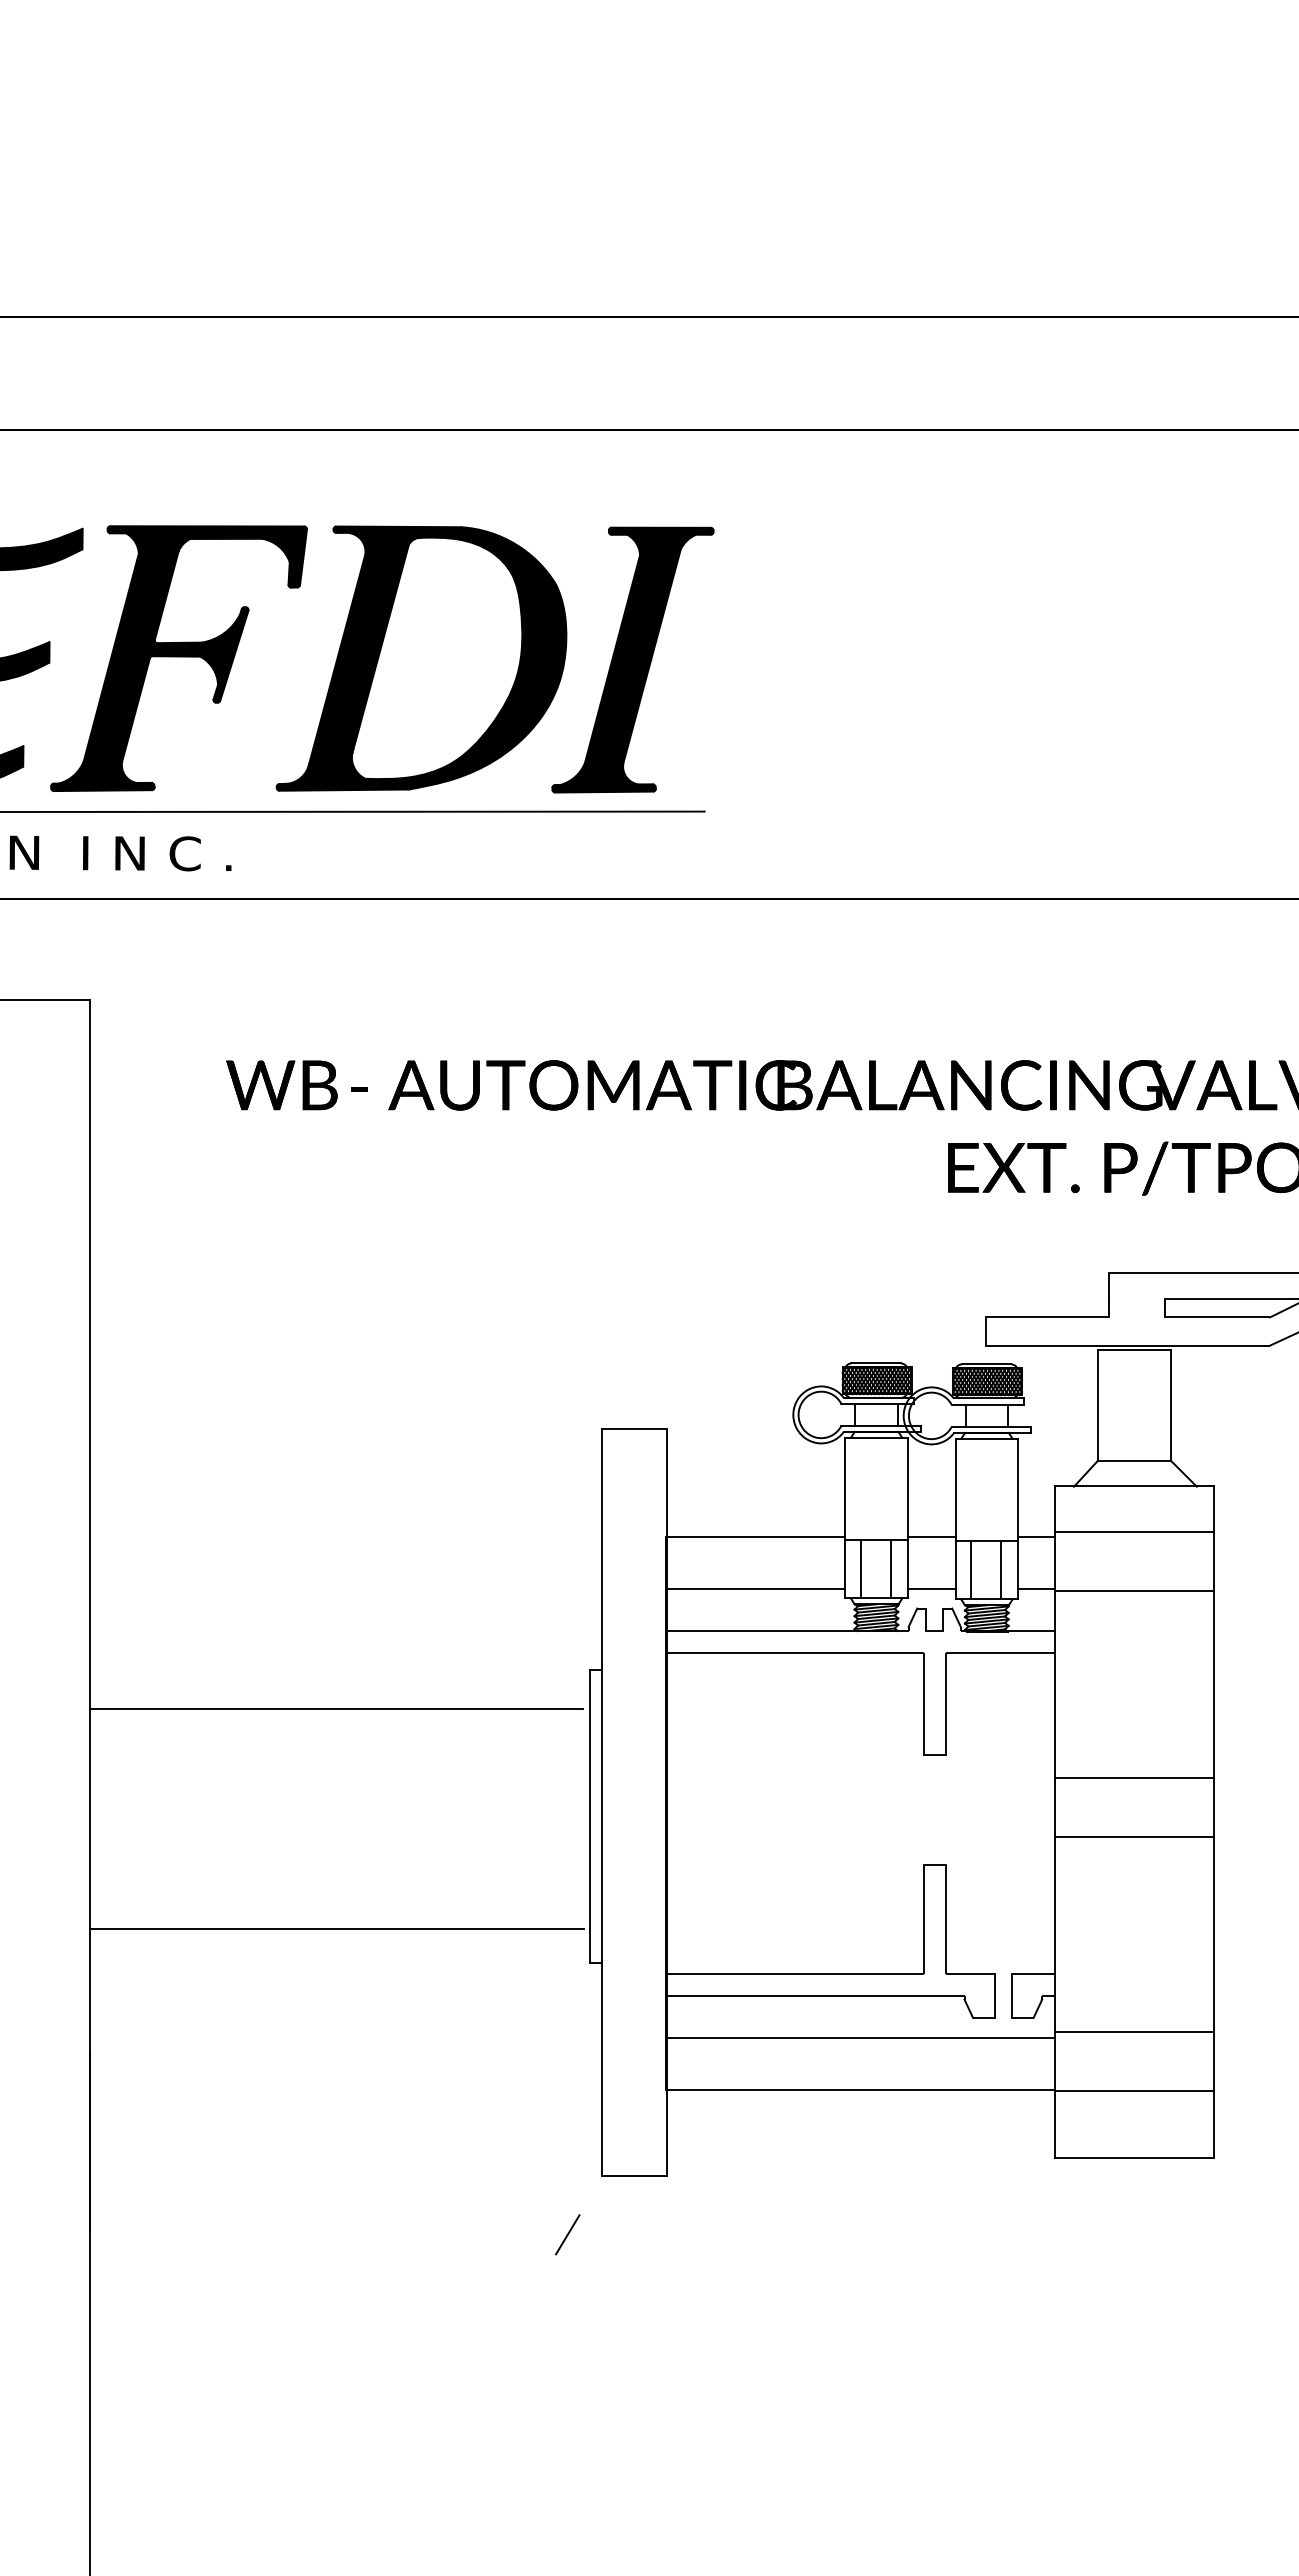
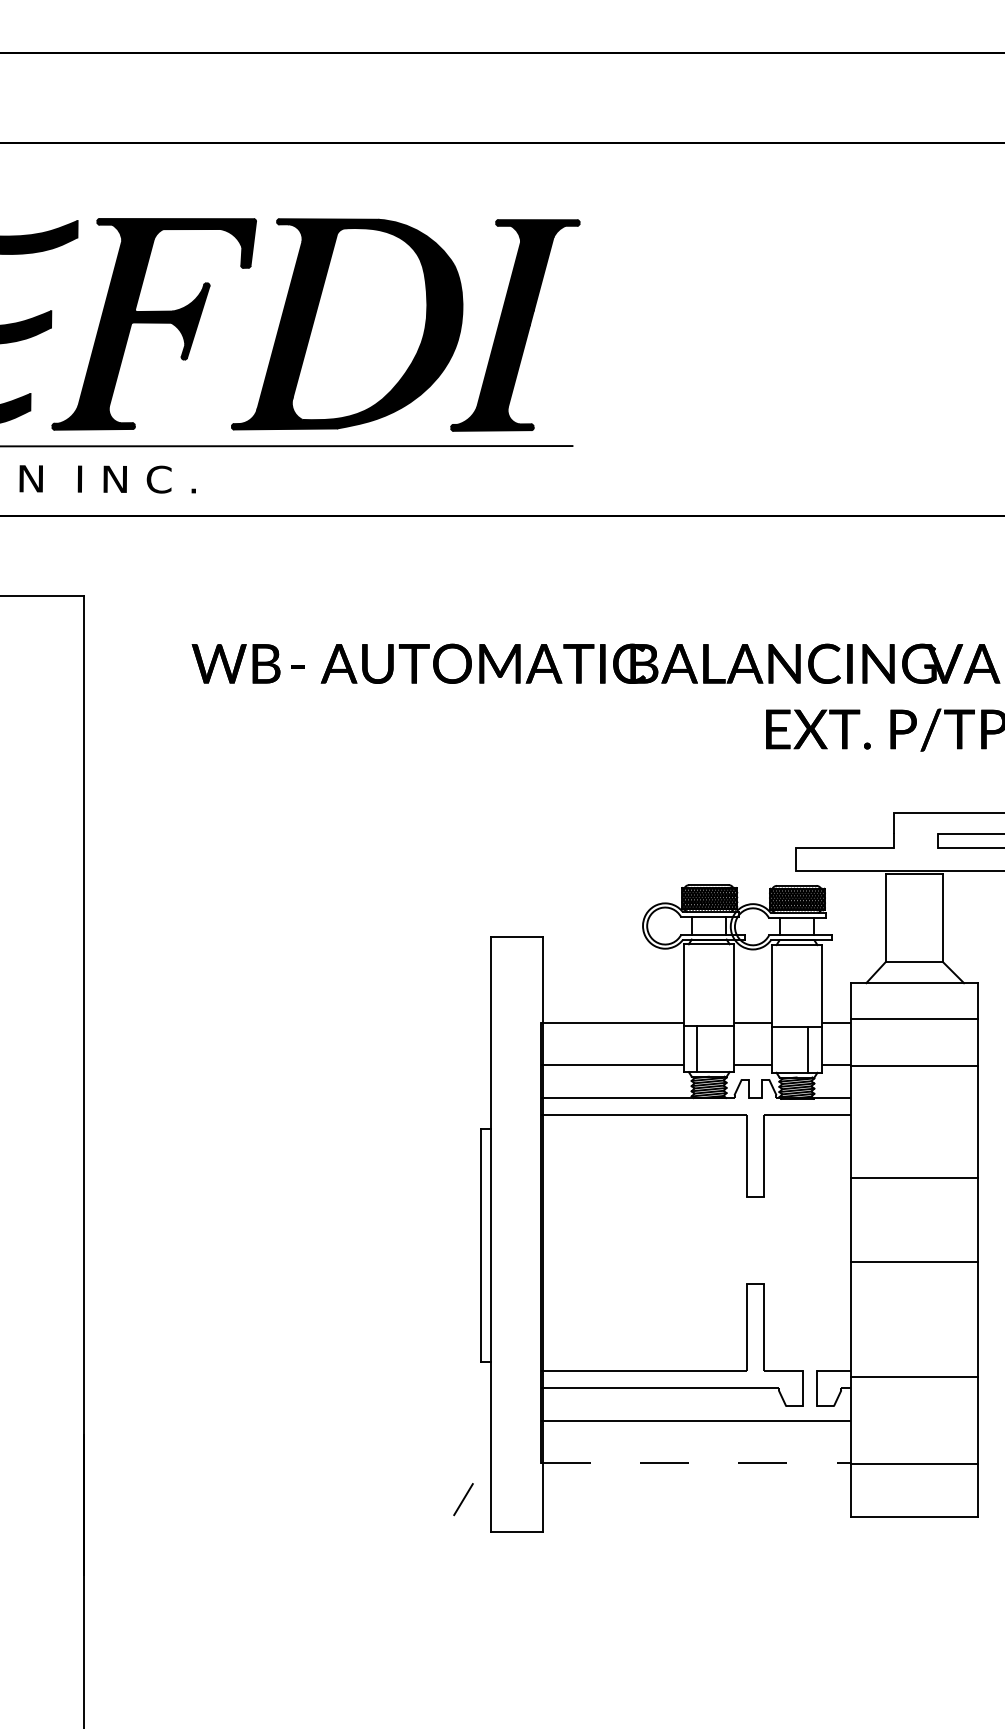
line: (890, 1569) -> (720, 1049), removed
line: (971, 1570) -> (784, 1049), removed
line: (336, 1708) -> (279, 1159), removed
line: (1133, 1778) -> (913, 1177), moved
line: (336, 1928) -> (279, 1334), removed
line: (1133, 2032) -> (913, 1377), moved
line: (860, 2090) -> (696, 1463), solid -> dashed
line: (567, 2234) -> (463, 1499), moved

